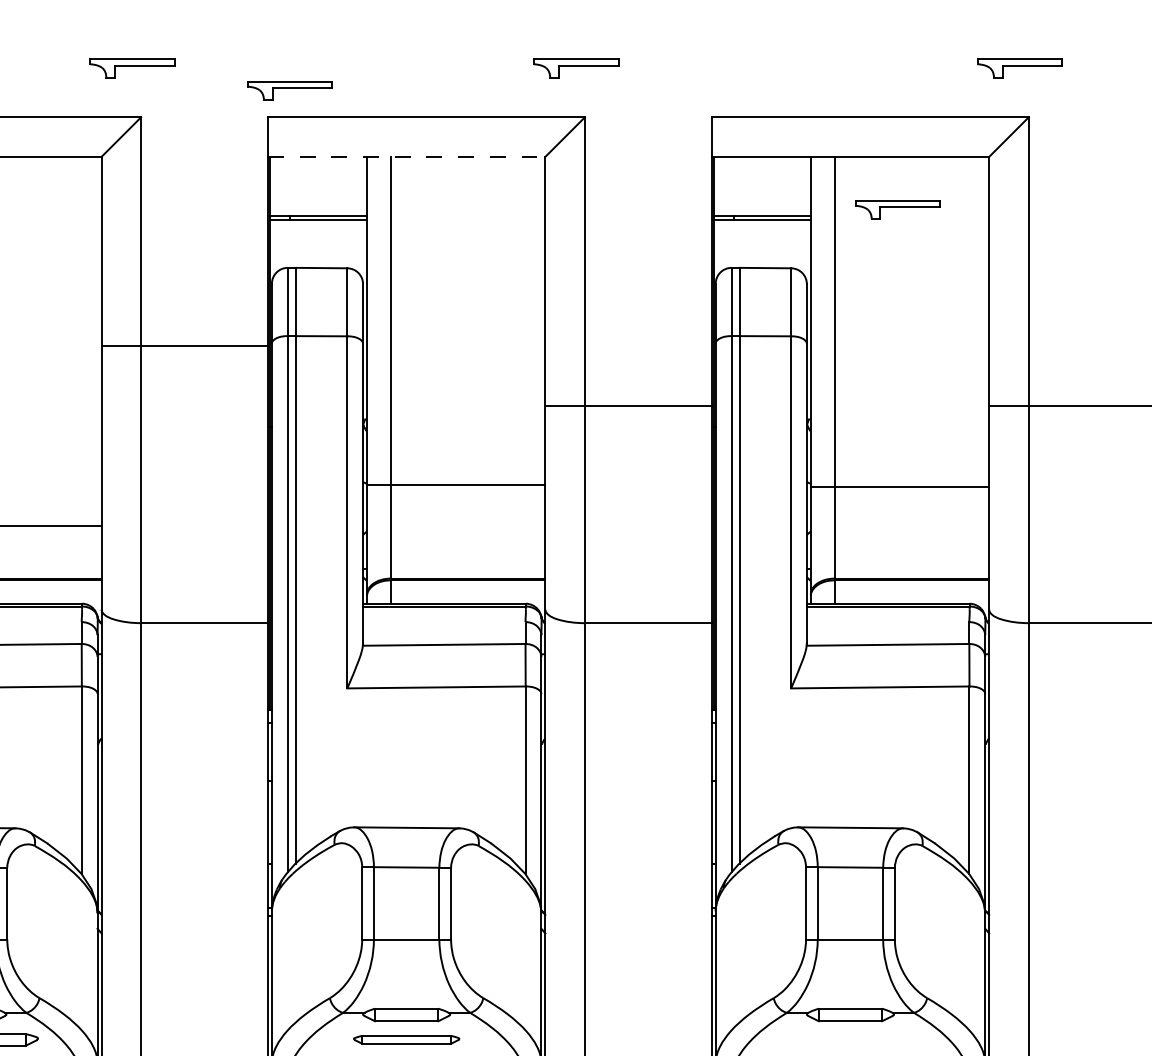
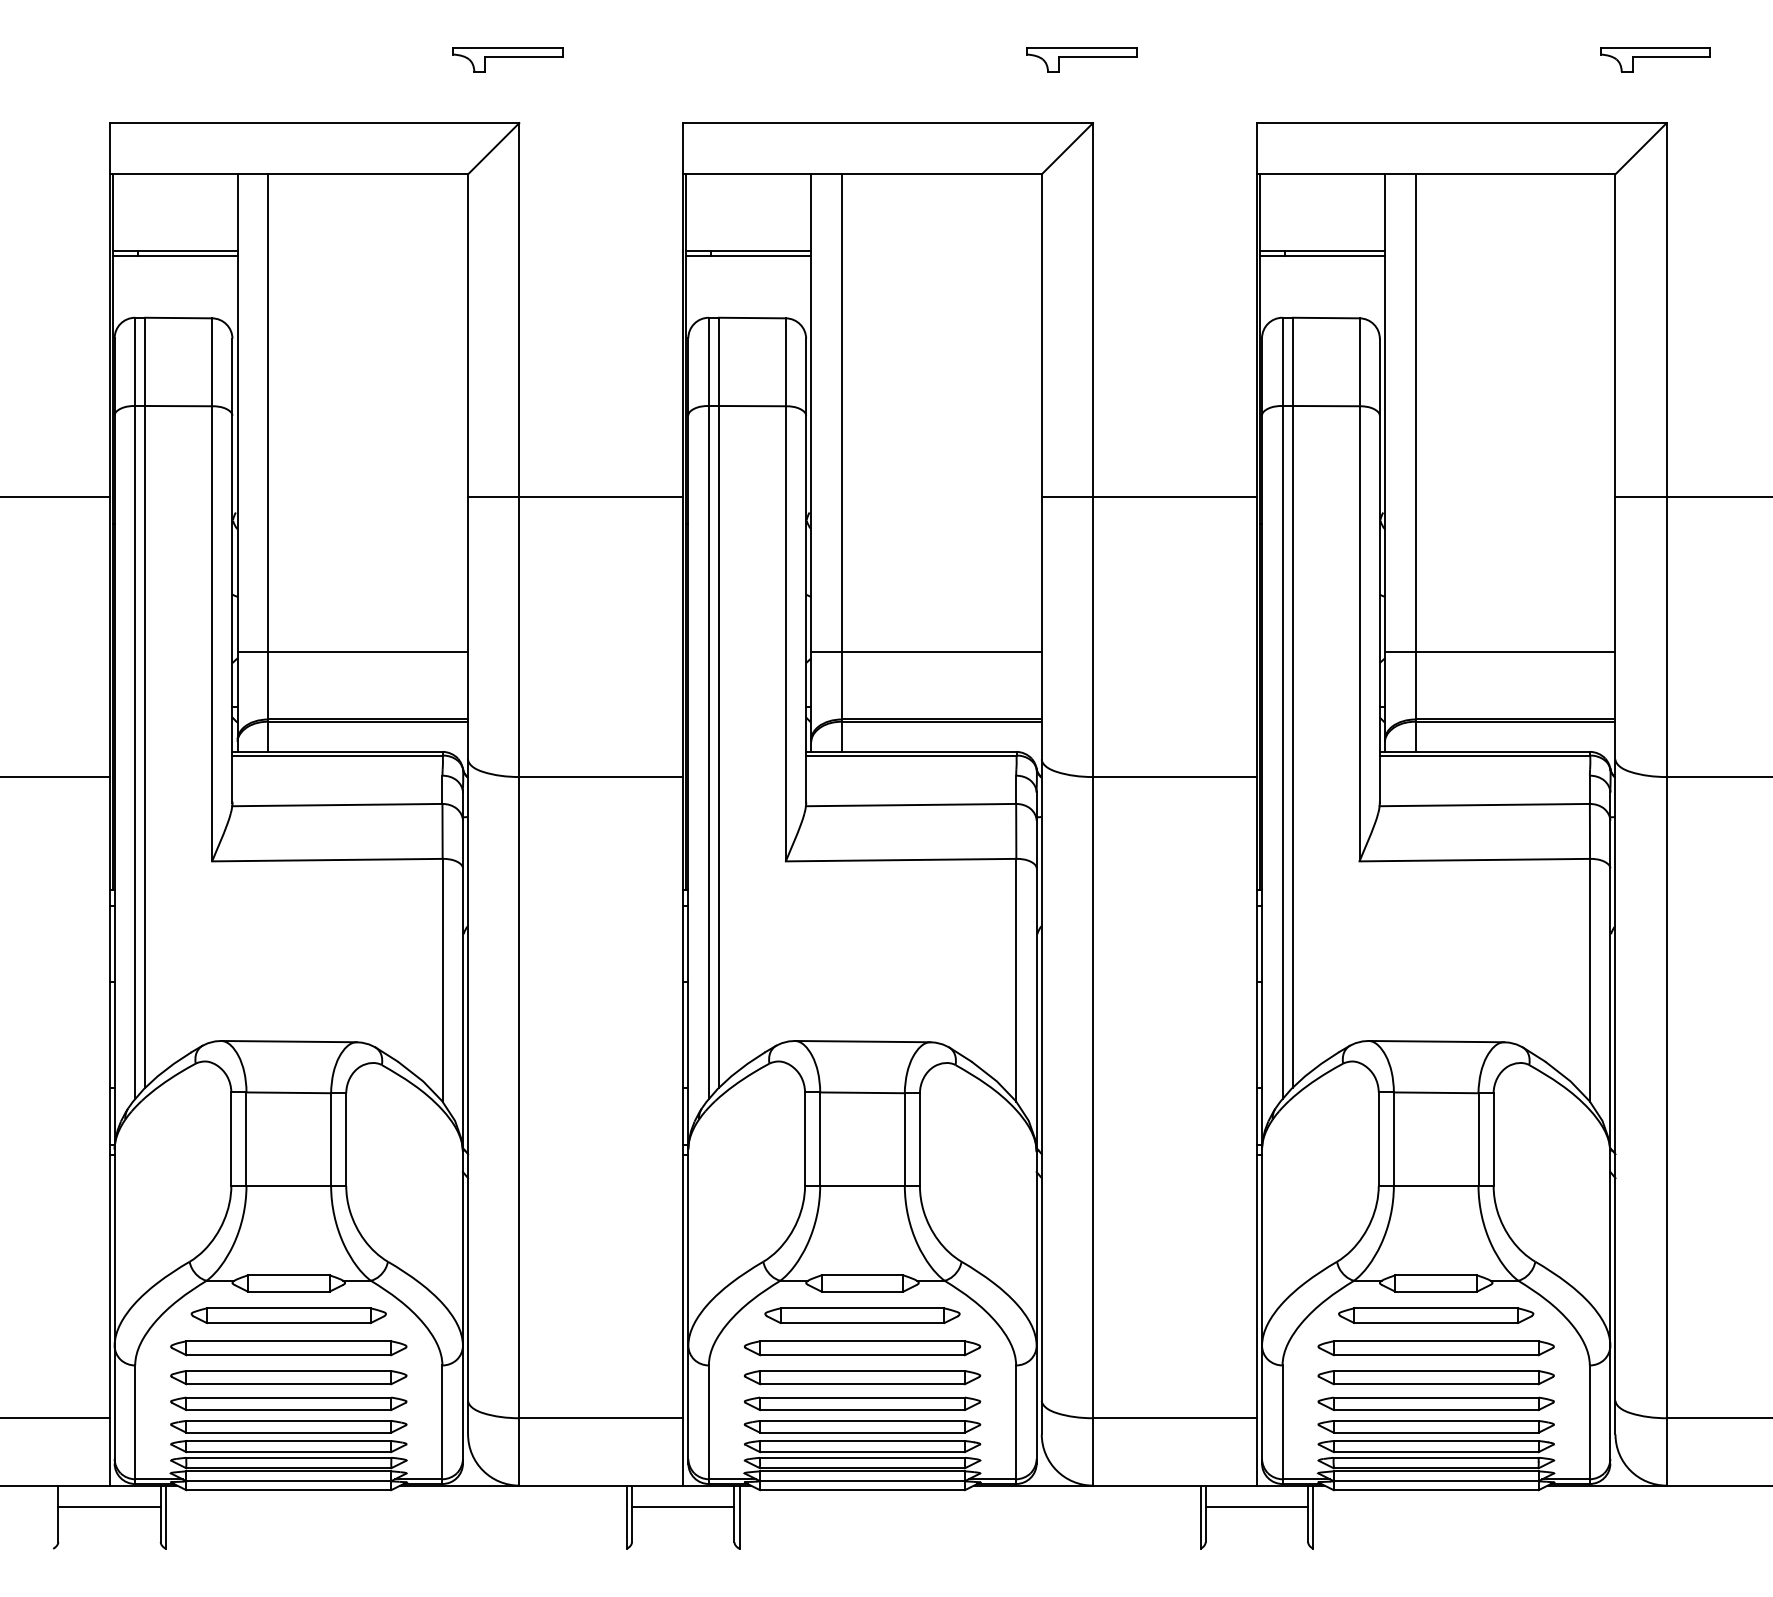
part: (289, 90) -> (711, 88), removed
line: (407, 157) -> (863, 174), dashed -> solid
part: (897, 209) -> (1497, 242), removed
line: (184, 345) -> (575, 496), moved
line: (456, 484) -> (926, 651), moved
line: (899, 486) -> (1499, 651), moved
part: (406, 1039) -> (862, 1315), size x1.43
part: (850, 1039) -> (1436, 1315), added

